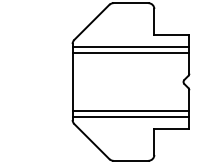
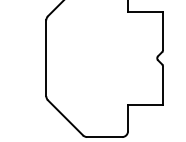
line: (130, 46) -> (104, 22), removed
line: (130, 53) -> (104, 29), removed
line: (130, 110) -> (104, 86), removed
line: (130, 117) -> (104, 93), removed

